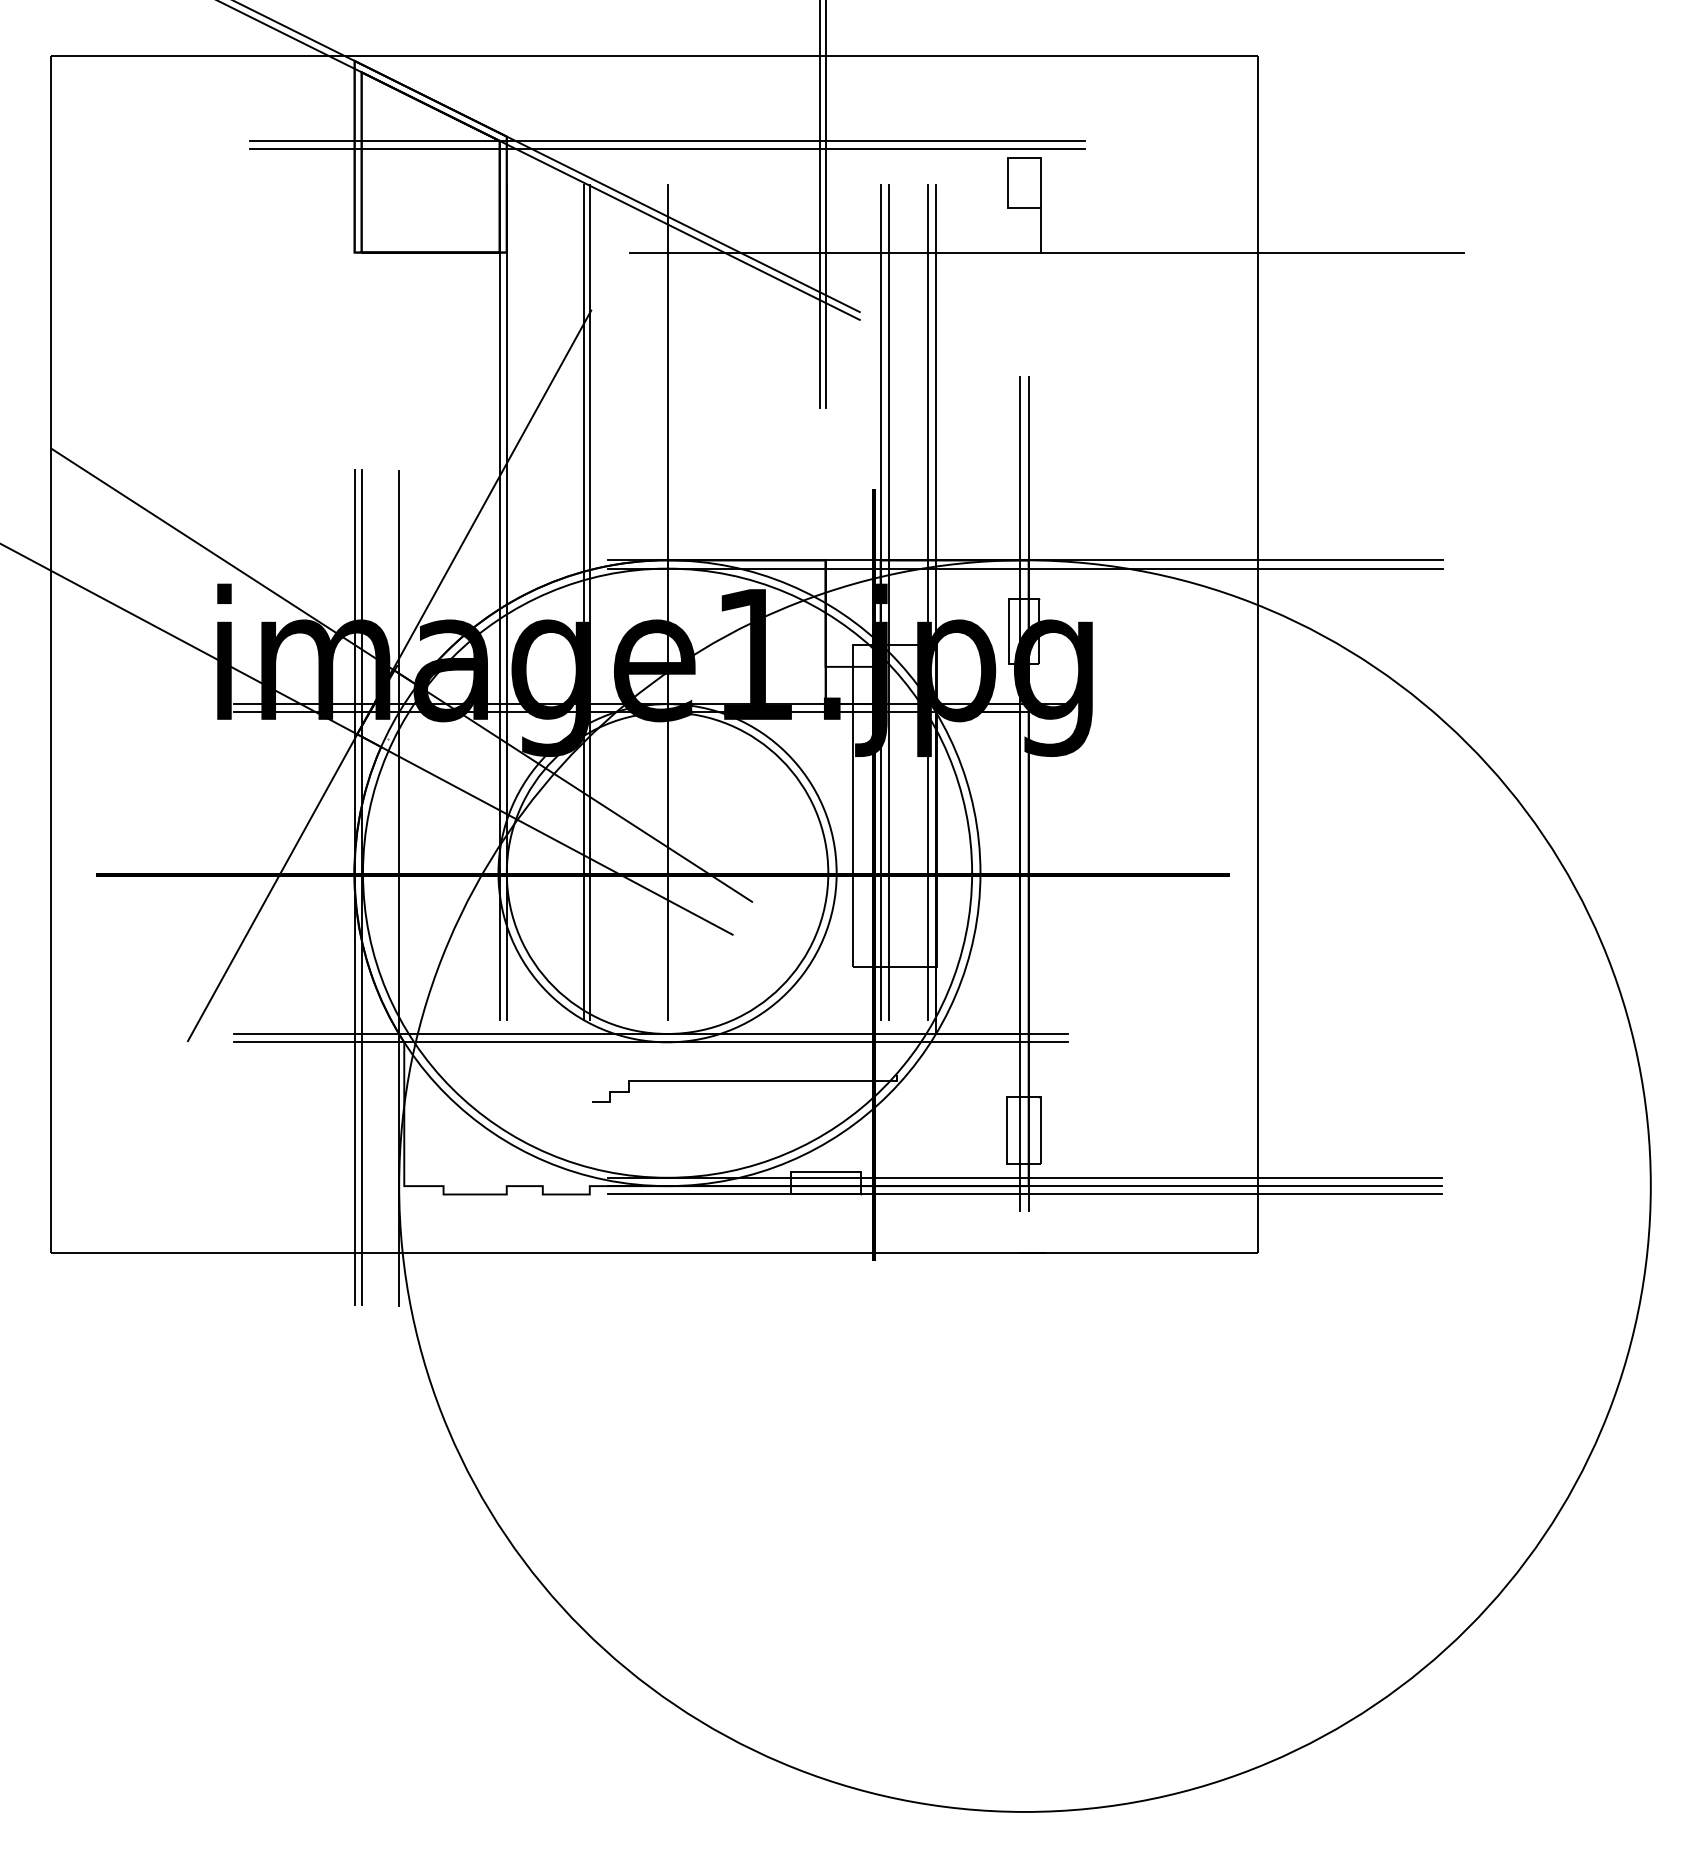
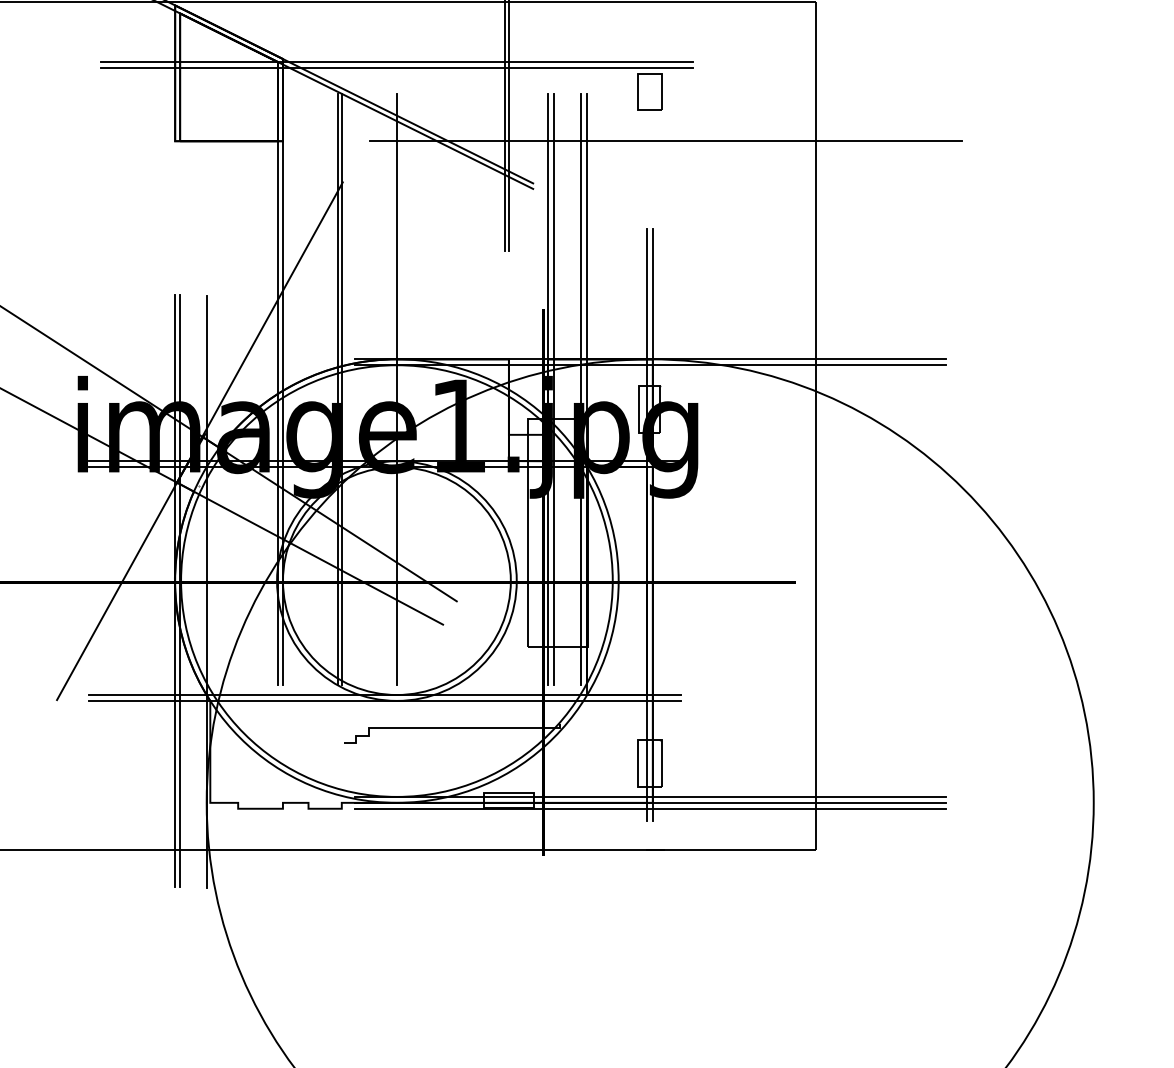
line: (1041, 230) -> (661, 125), removed

